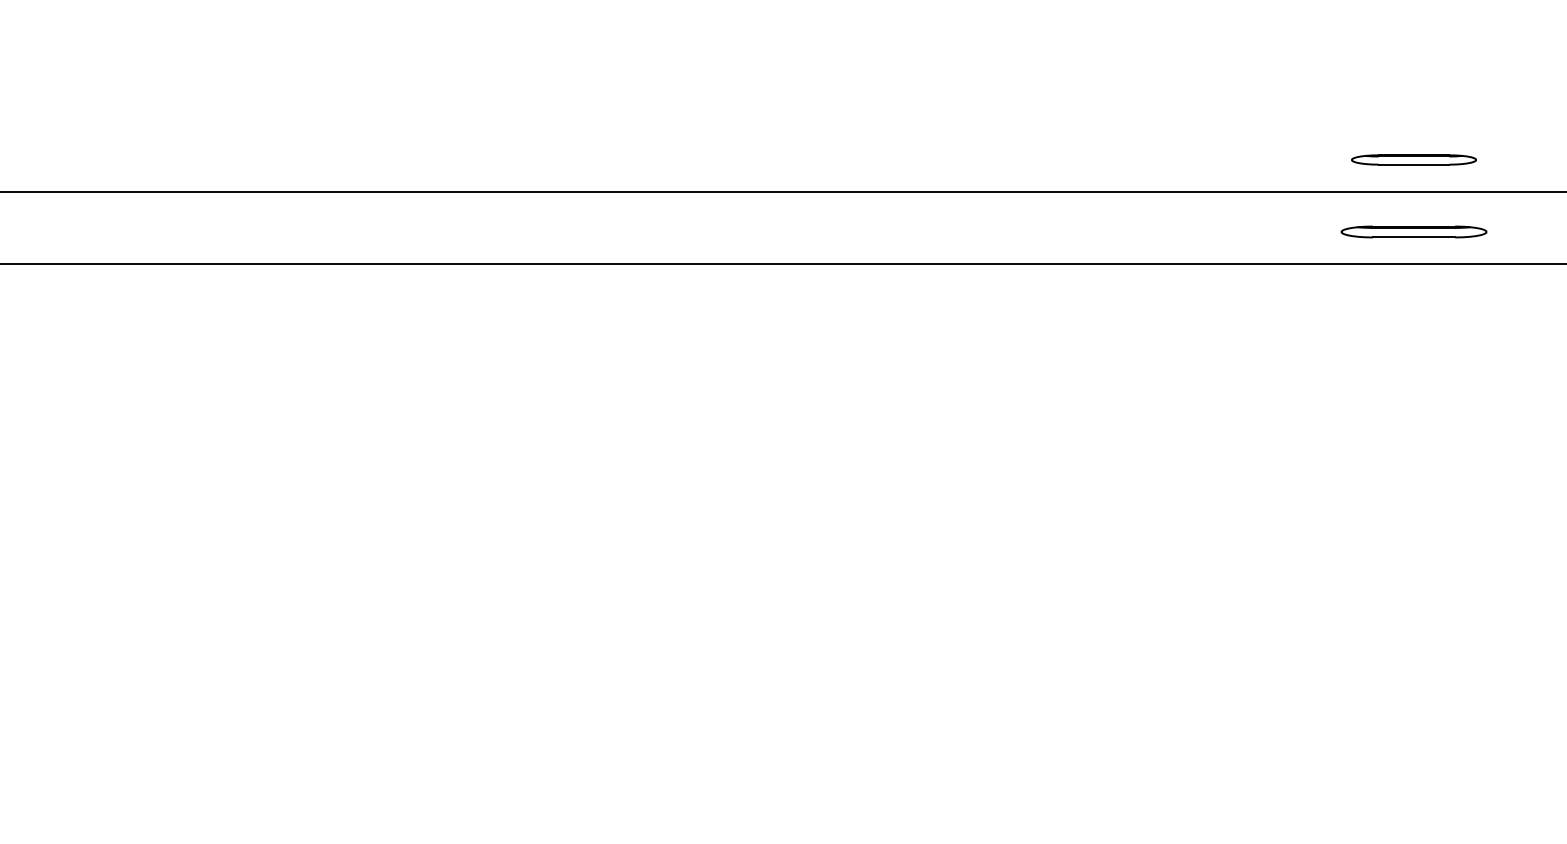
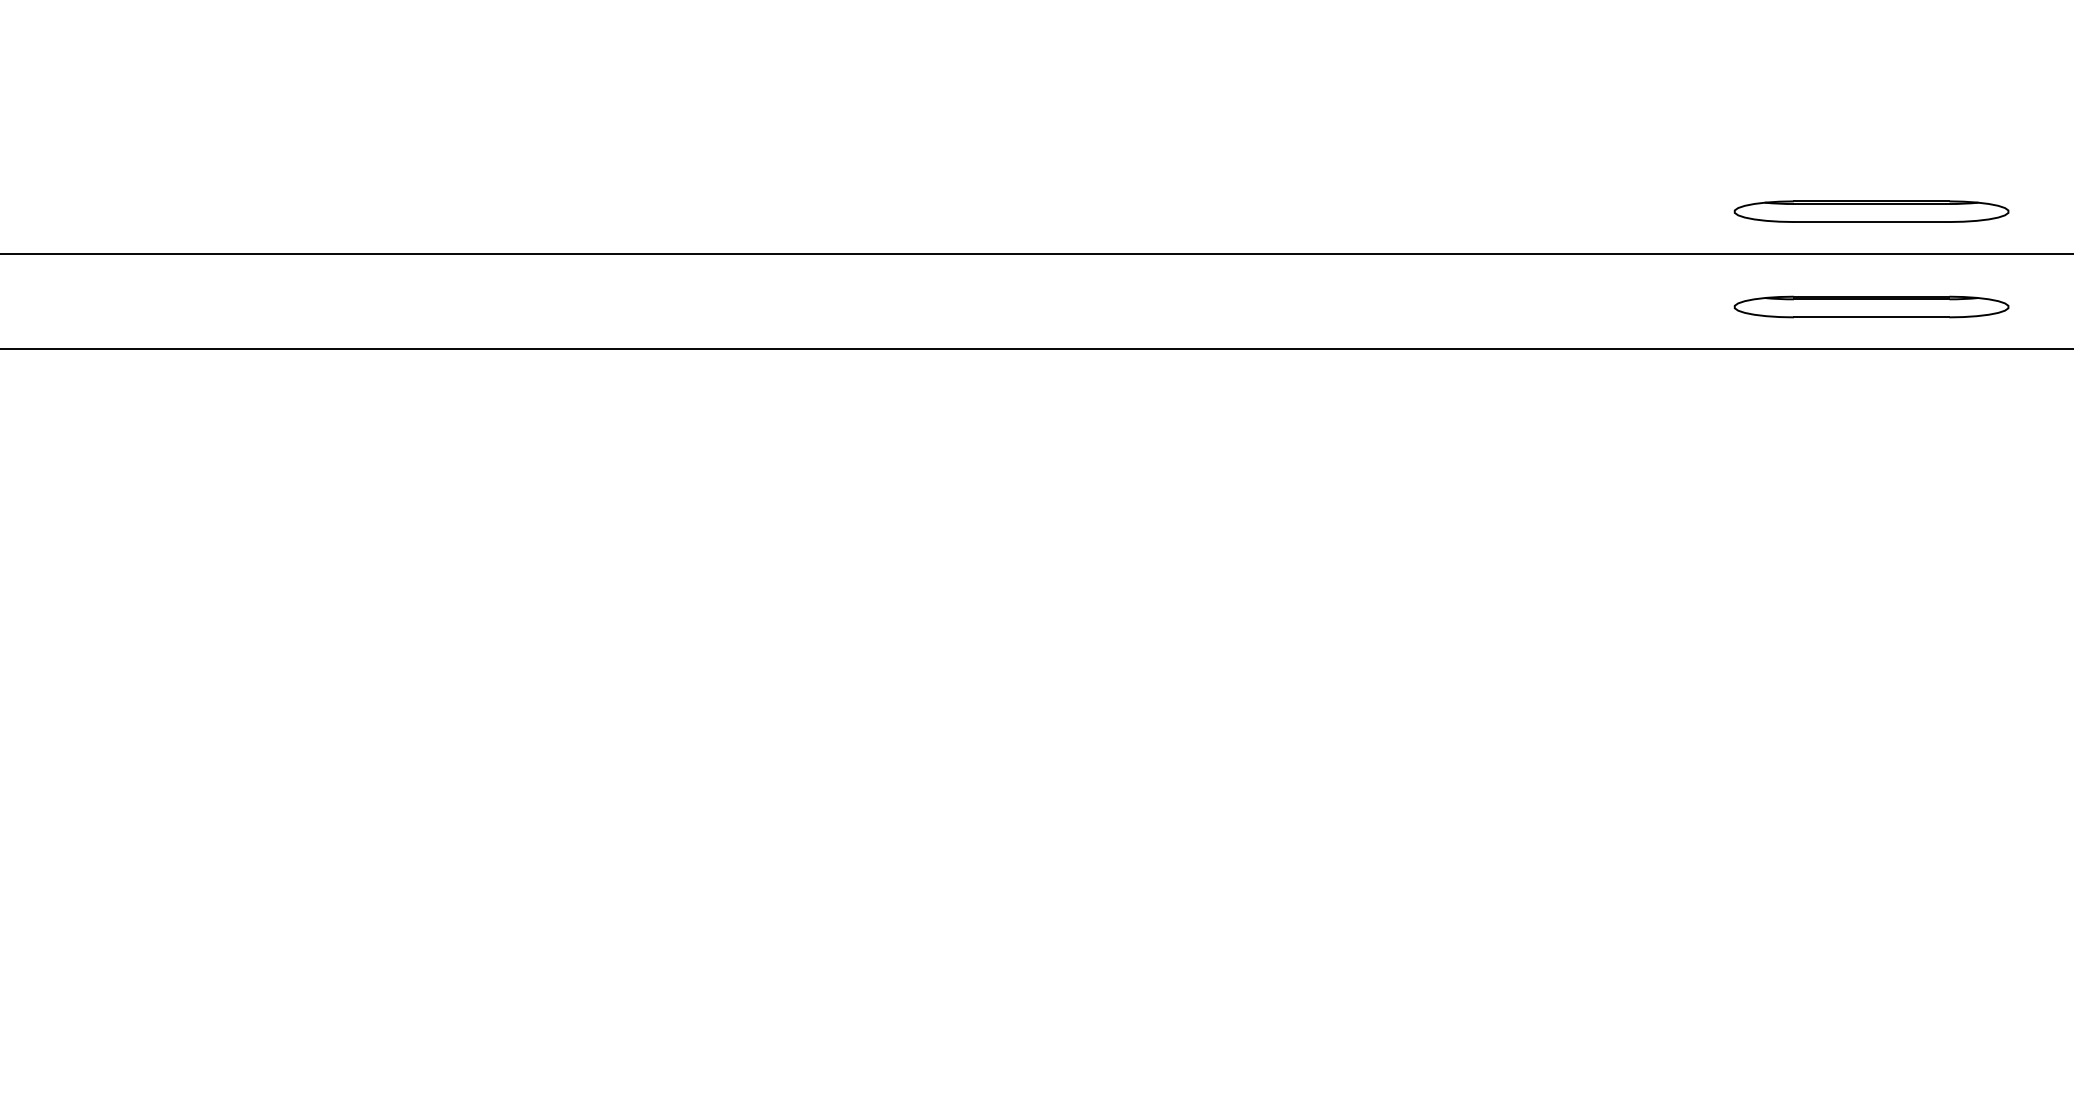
part: (1413, 159) -> (1870, 211), size x1.67
part: (1413, 231) -> (1870, 306), size x1.43

